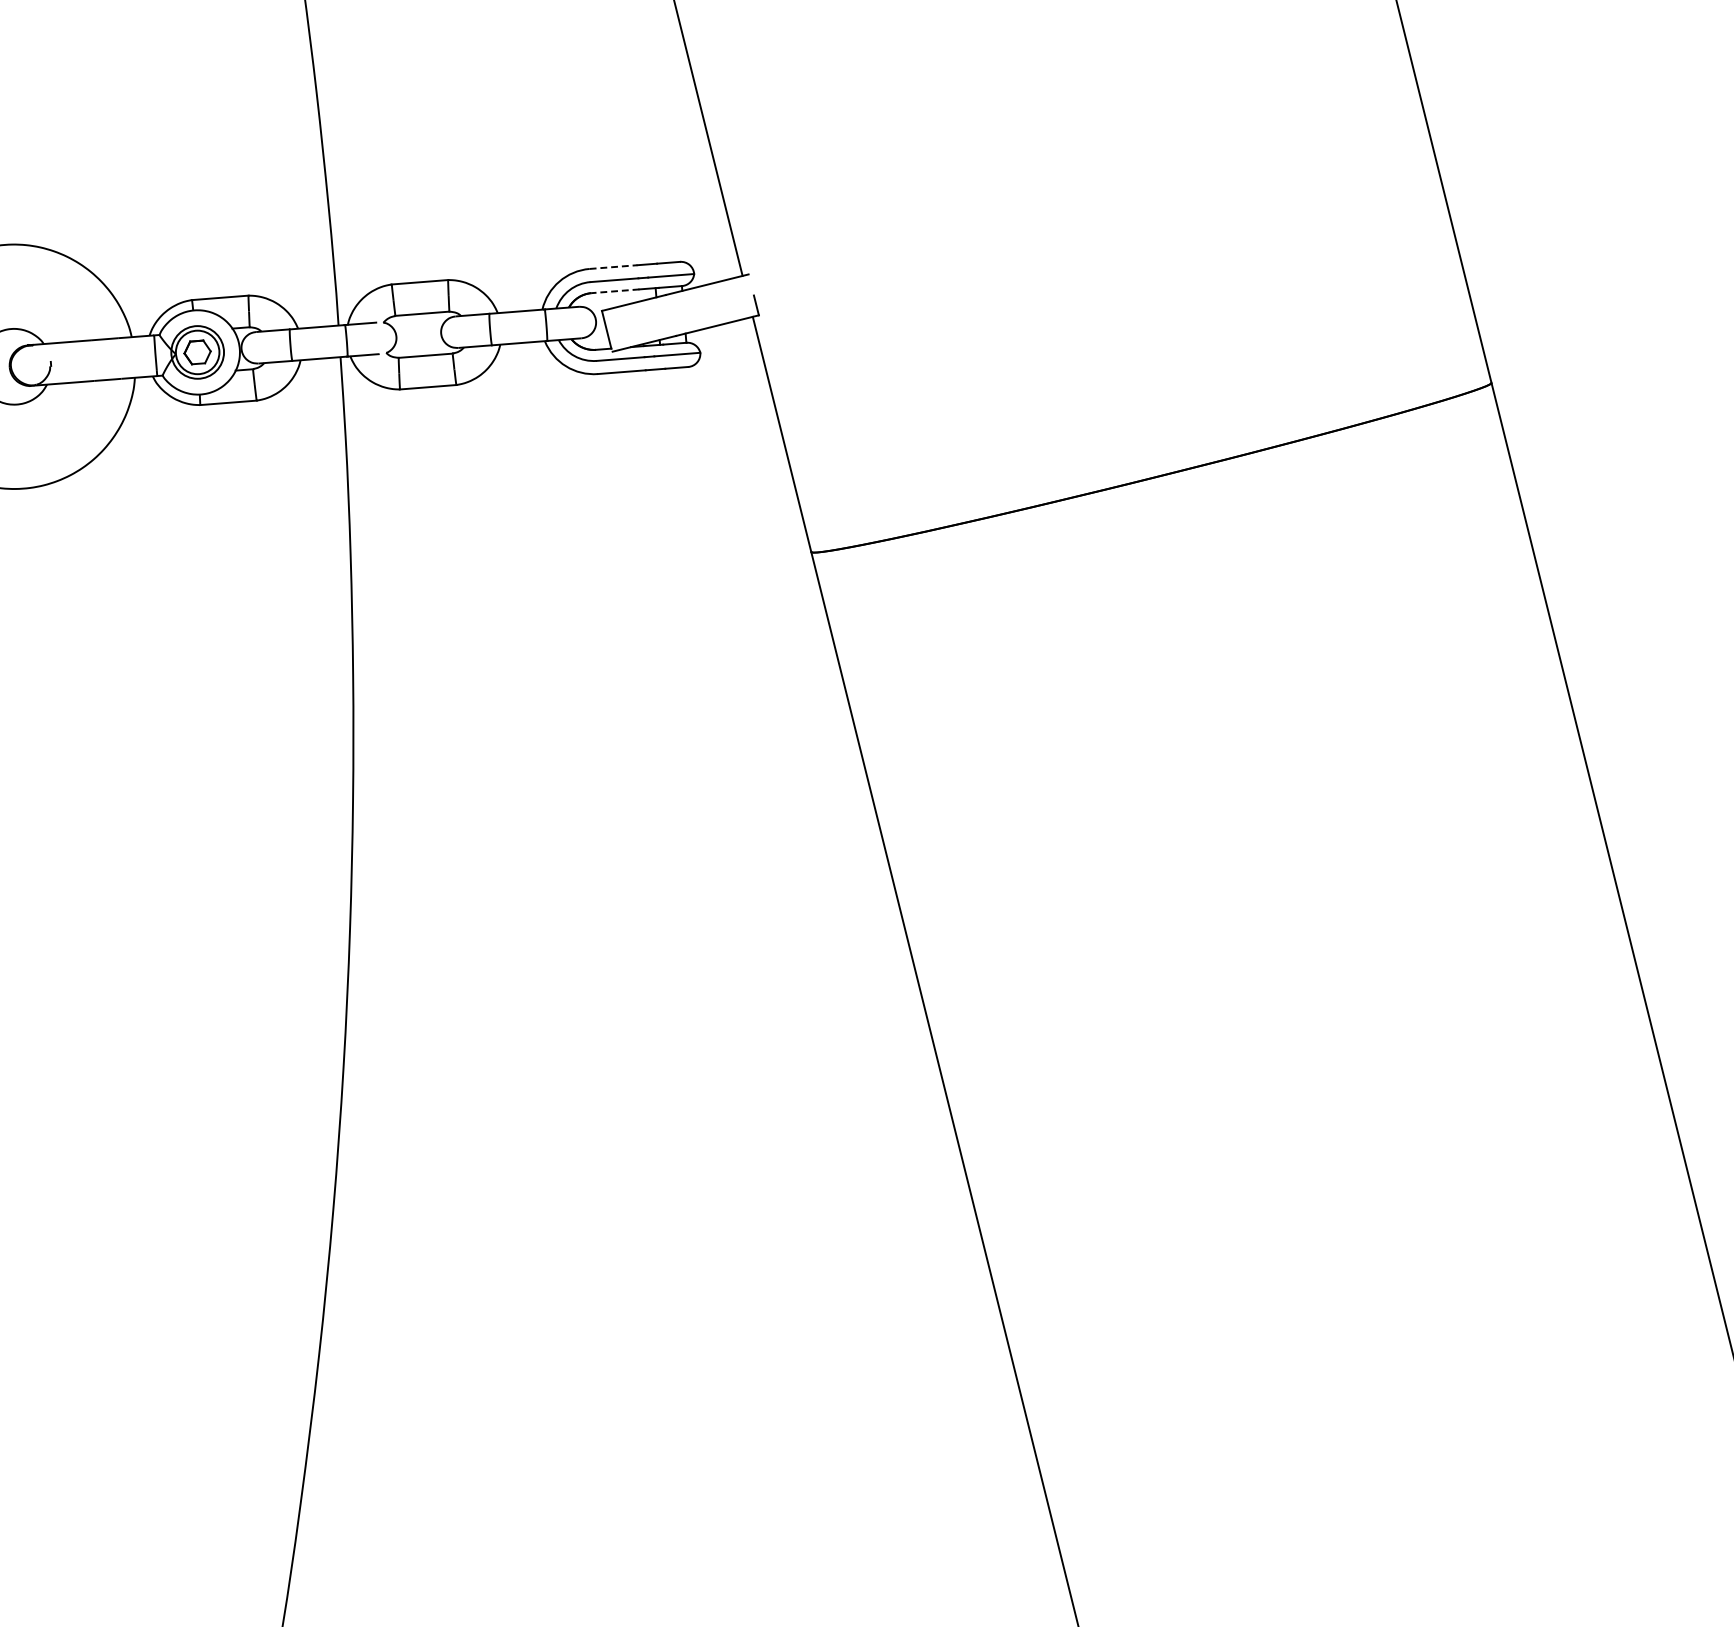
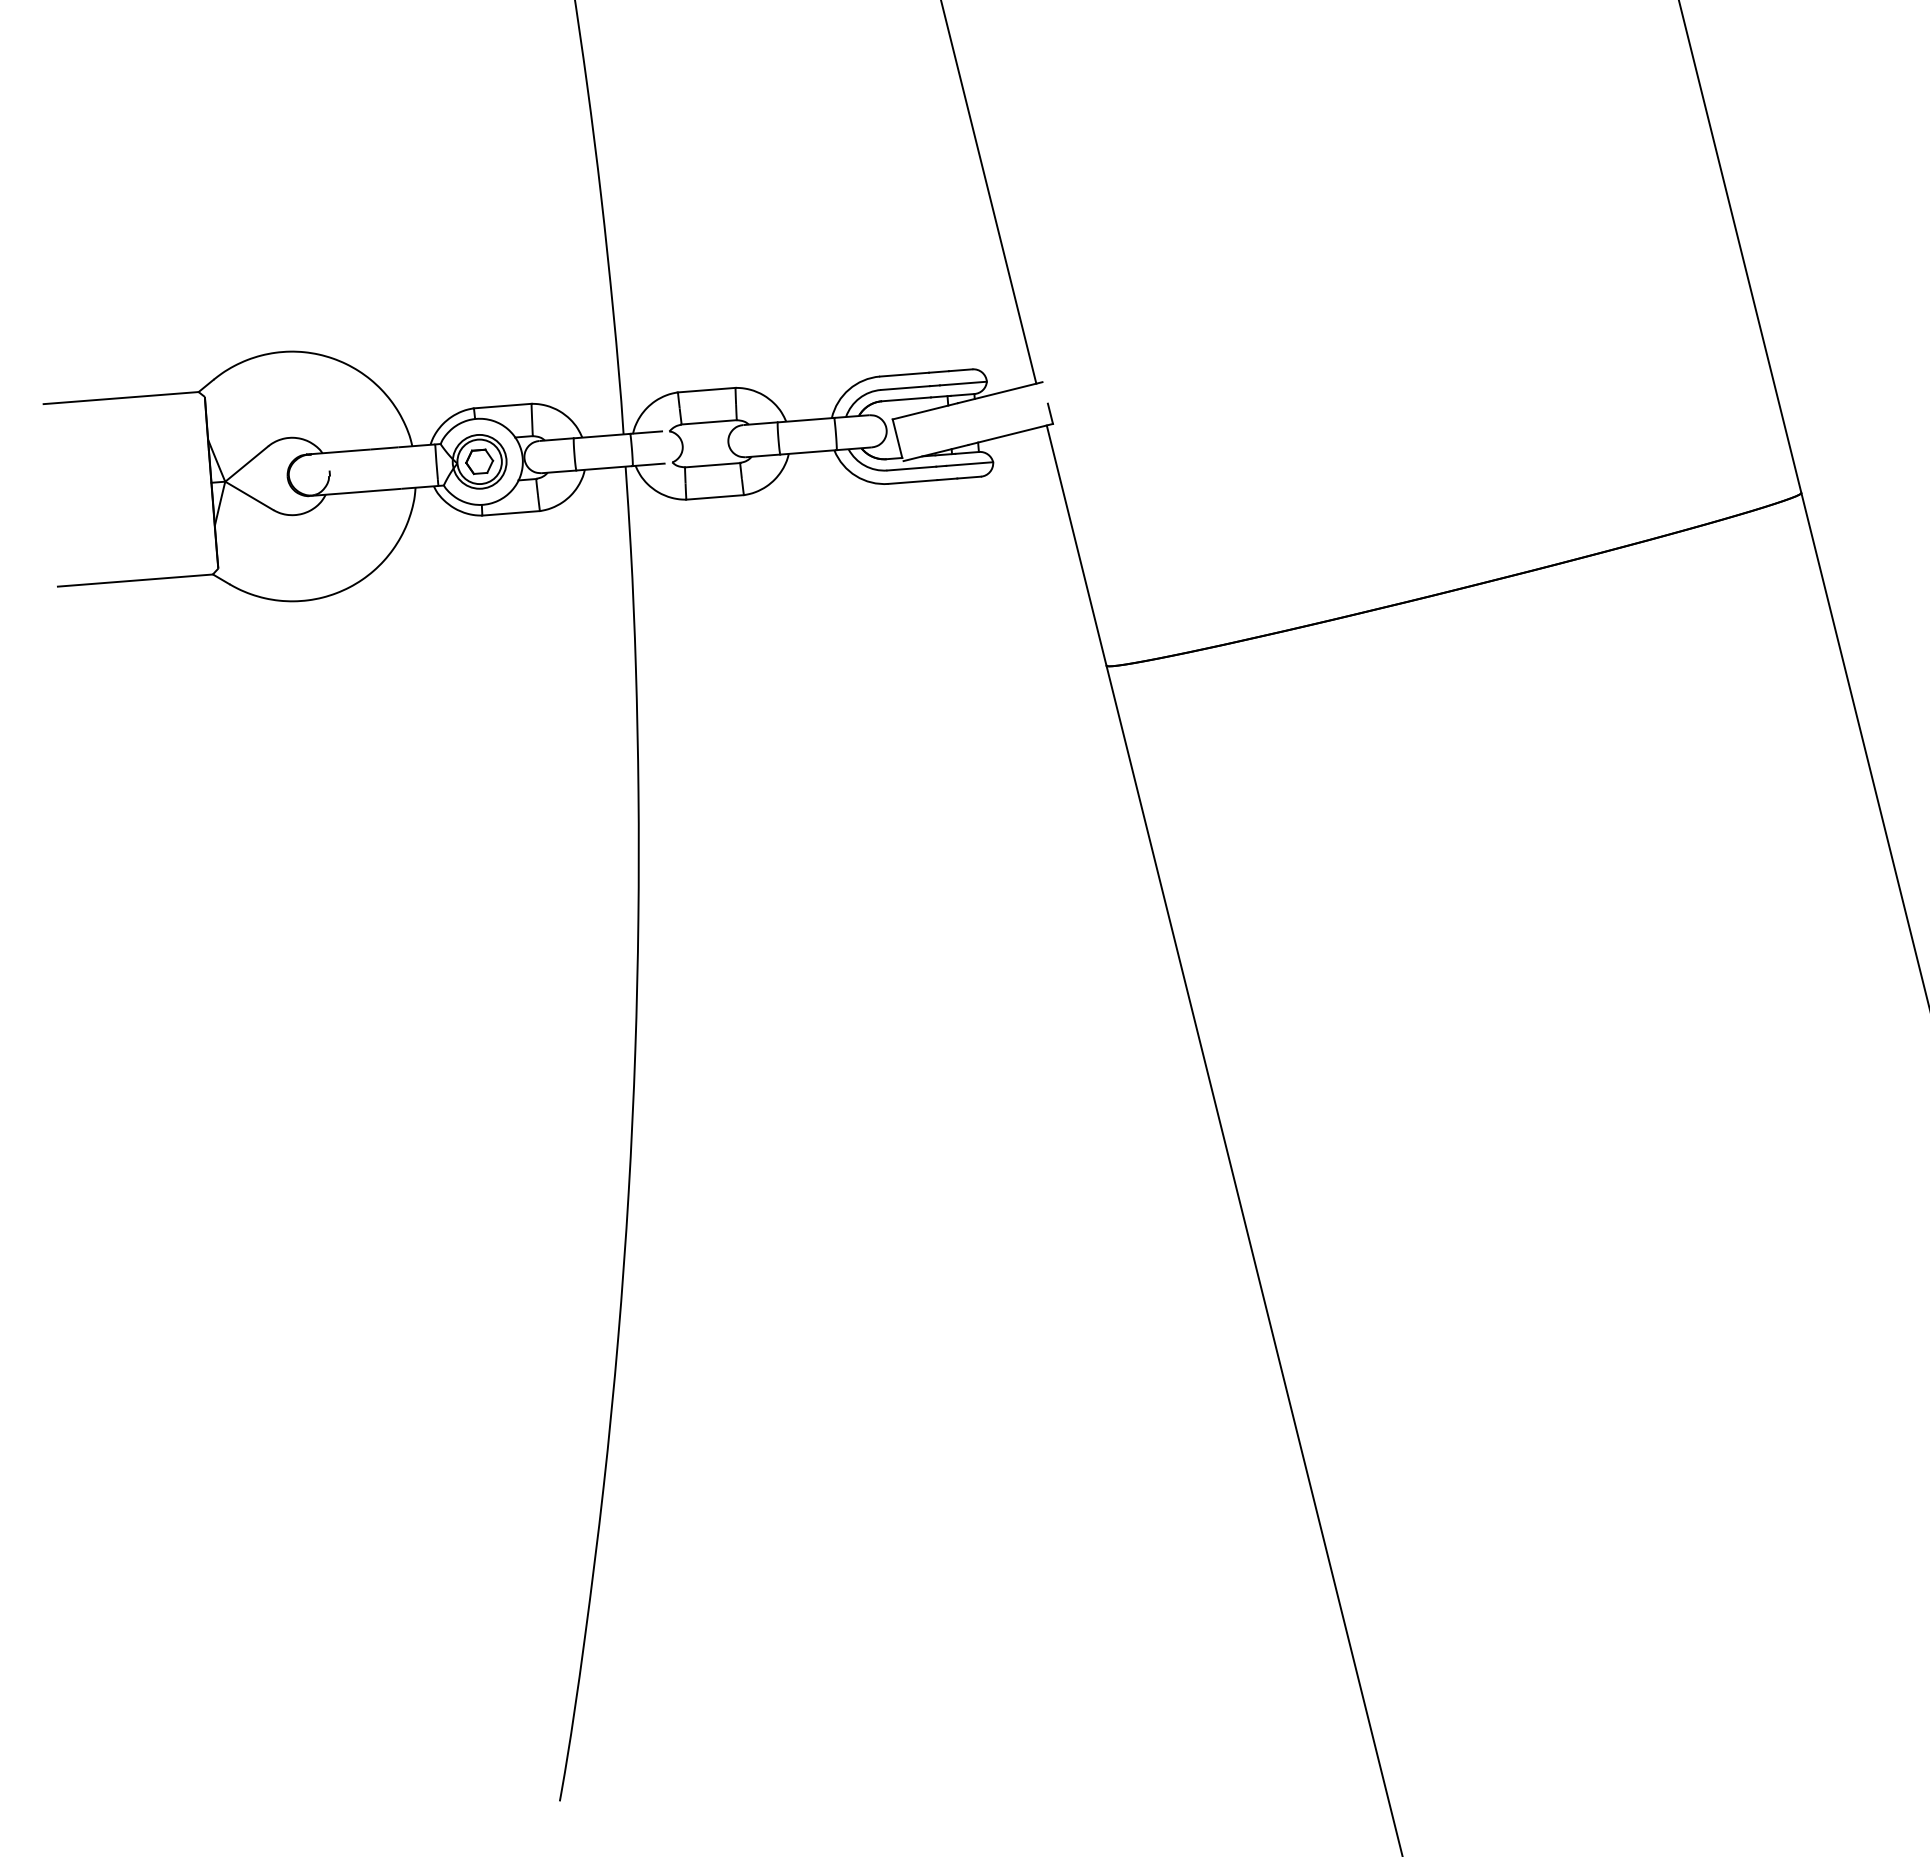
line: (613, 266) -> (904, 374), dashed -> solid
line: (615, 291) -> (906, 399), dashed -> solid

